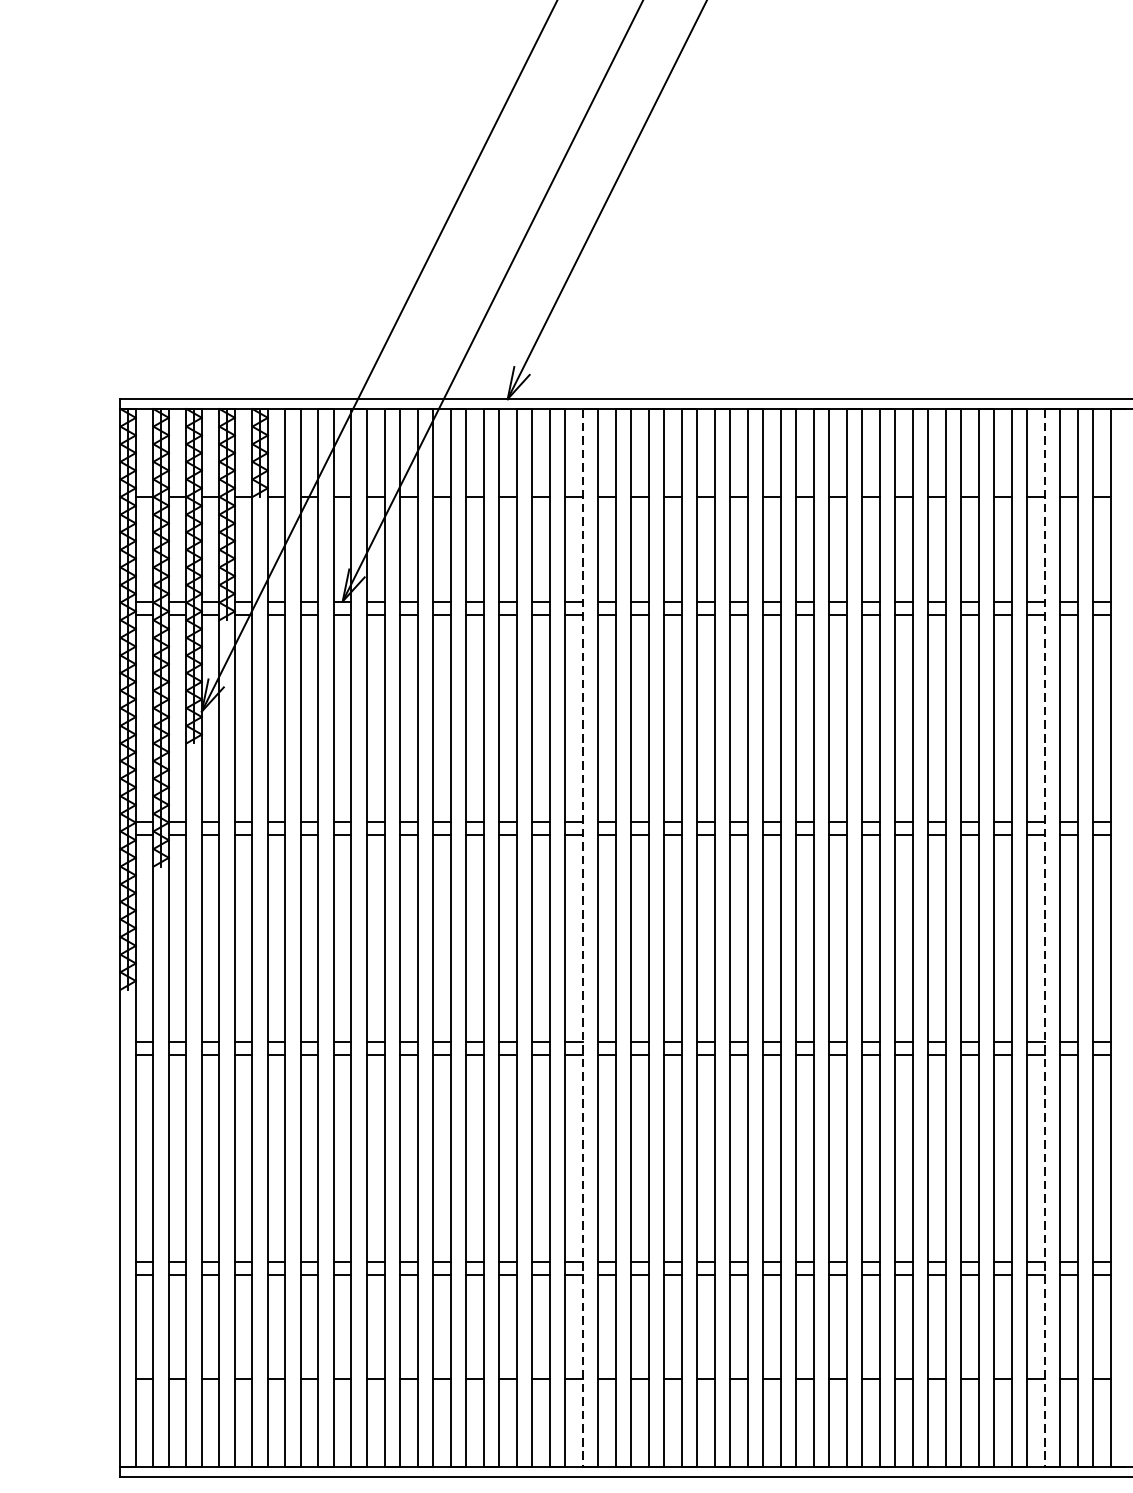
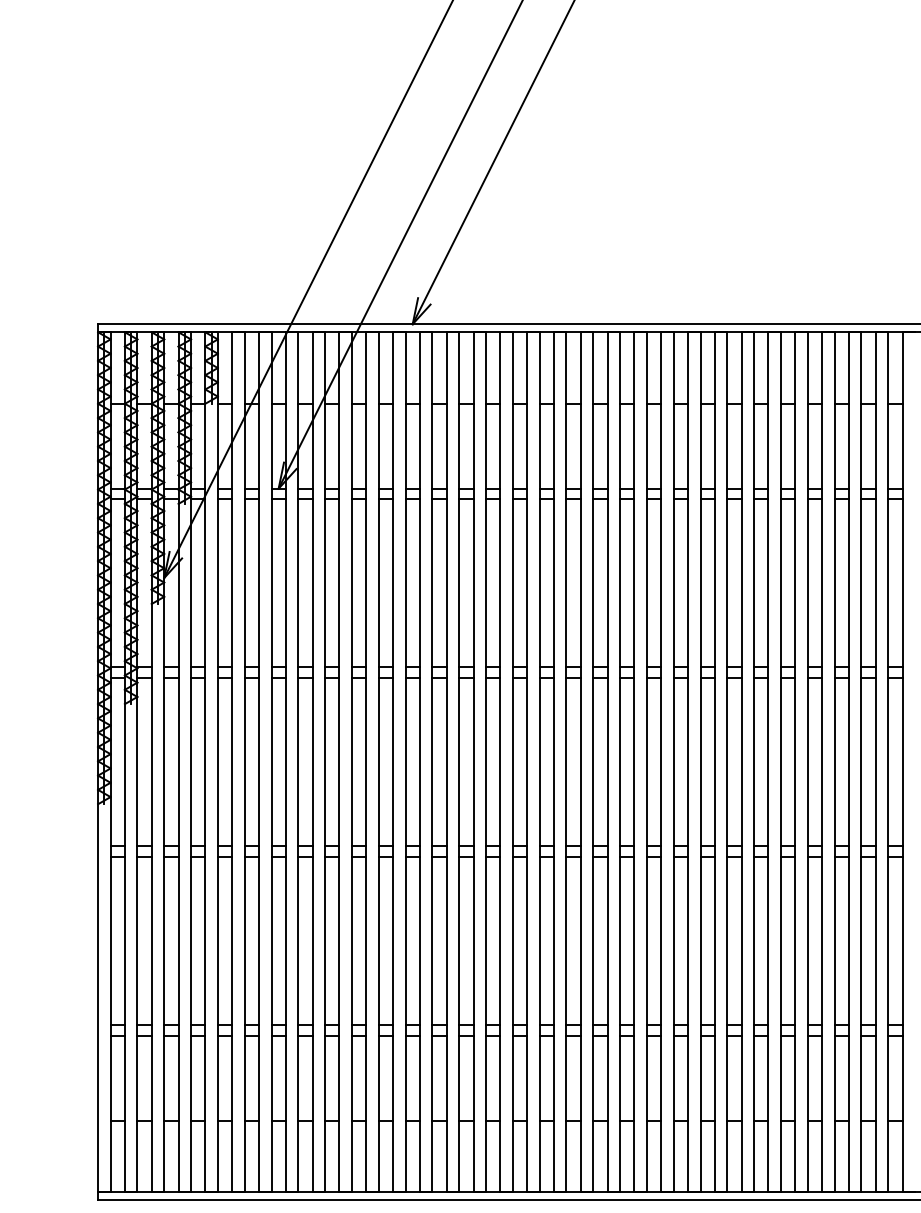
line: (582, 938) -> (473, 762), dashed -> solid
line: (1044, 938) -> (848, 762), dashed -> solid

